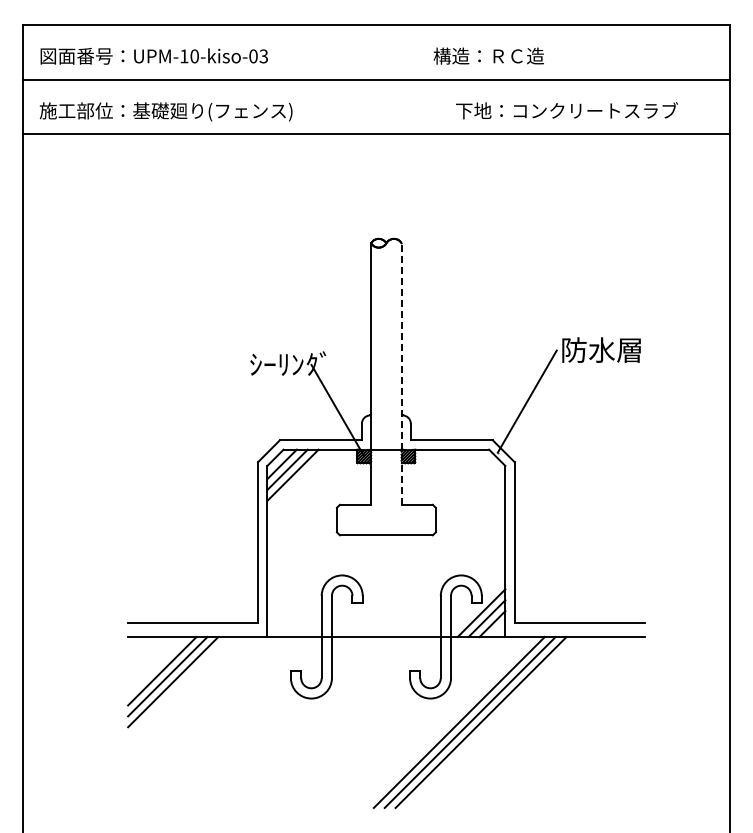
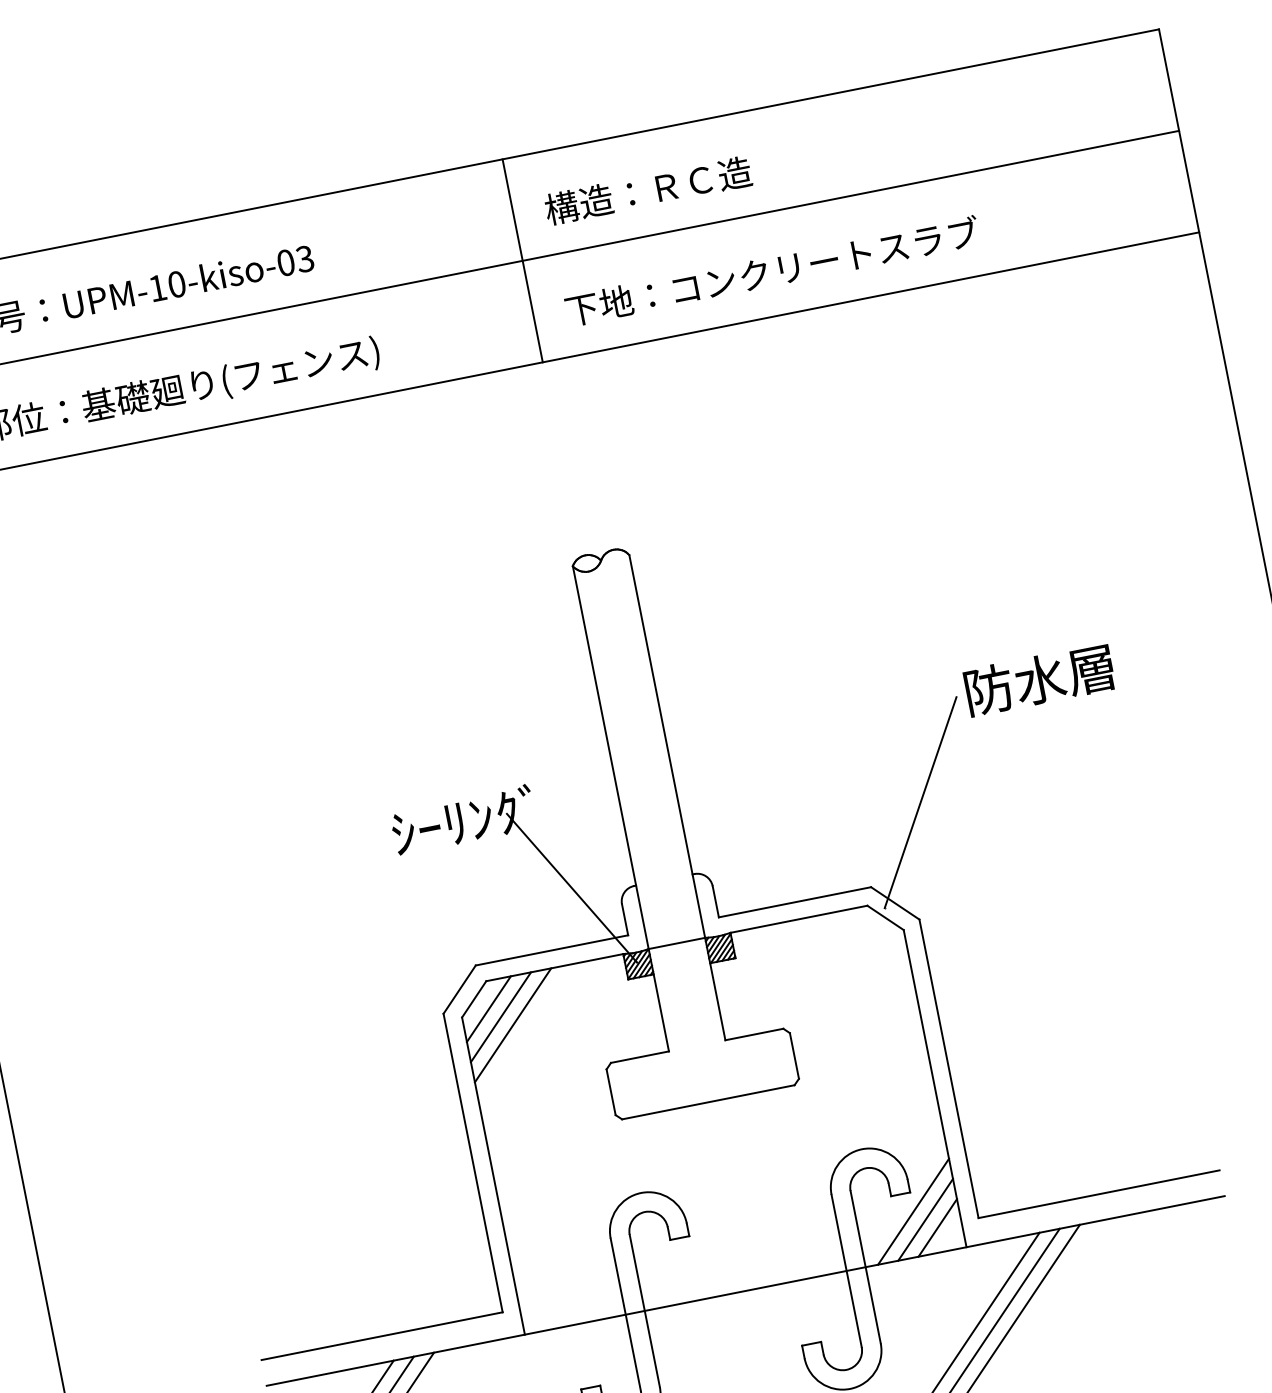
text: (488, 55) -> (647, 189), moved
line: (376, 79) -> (522, 260), added
text: (566, 110) -> (771, 271), moved
line: (401, 374) -> (677, 798), dashed -> solid

